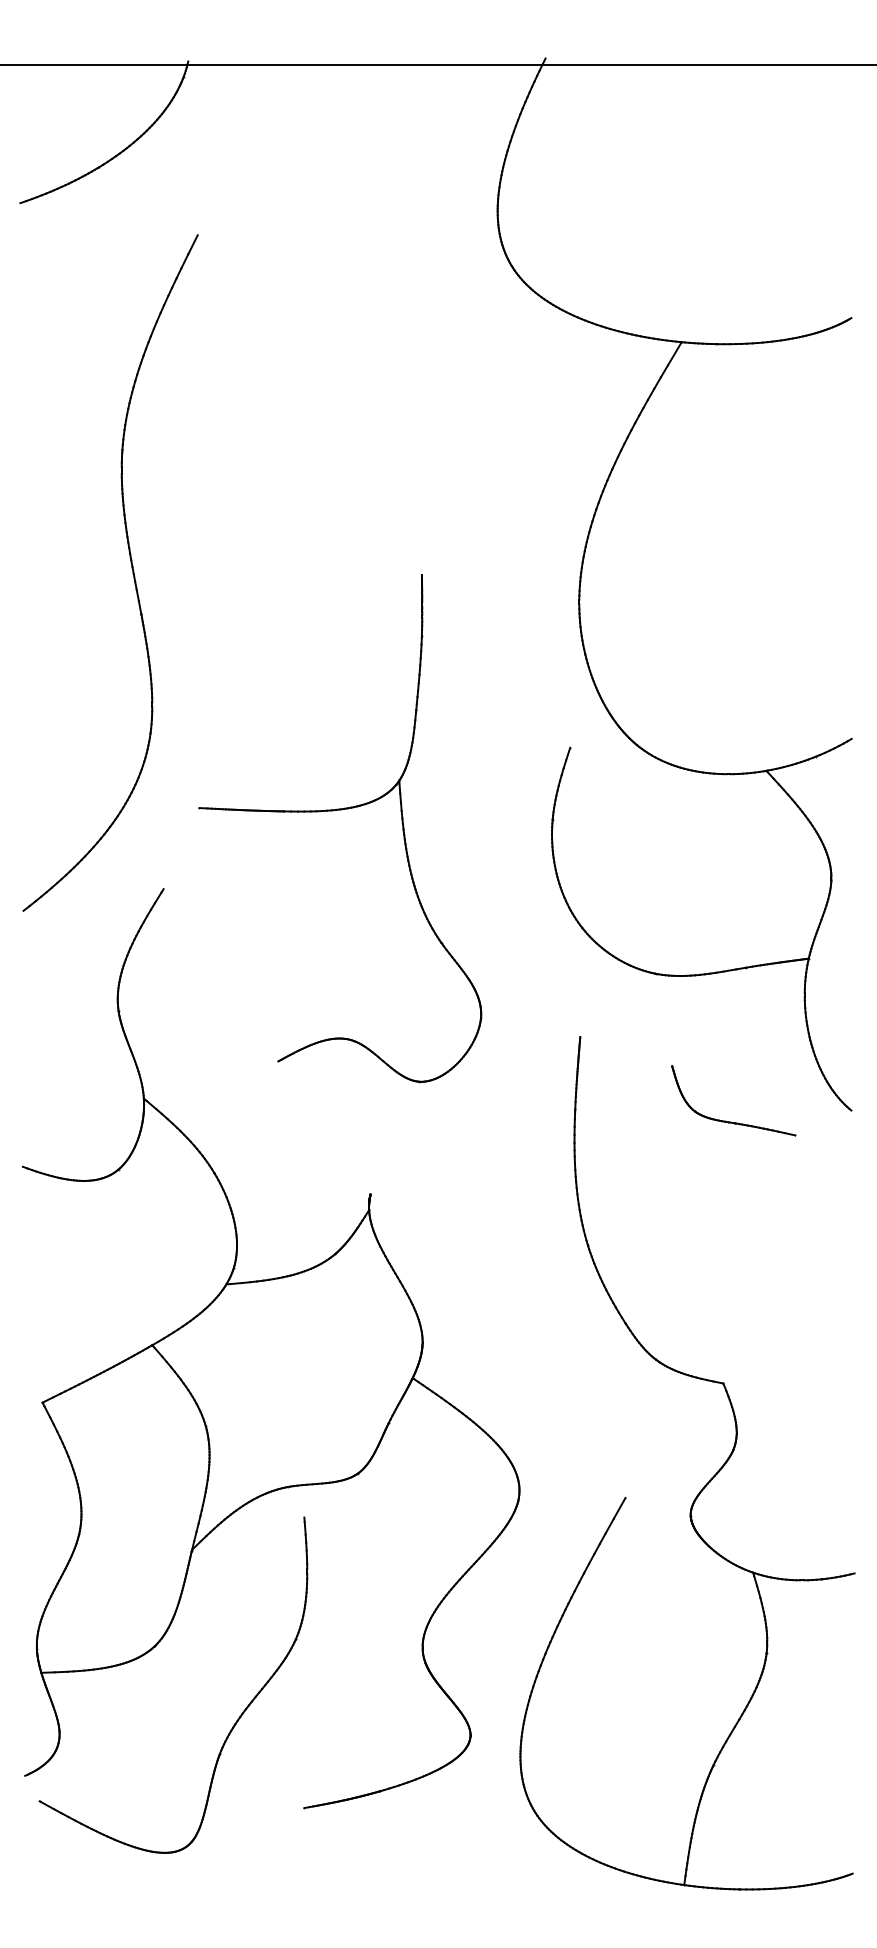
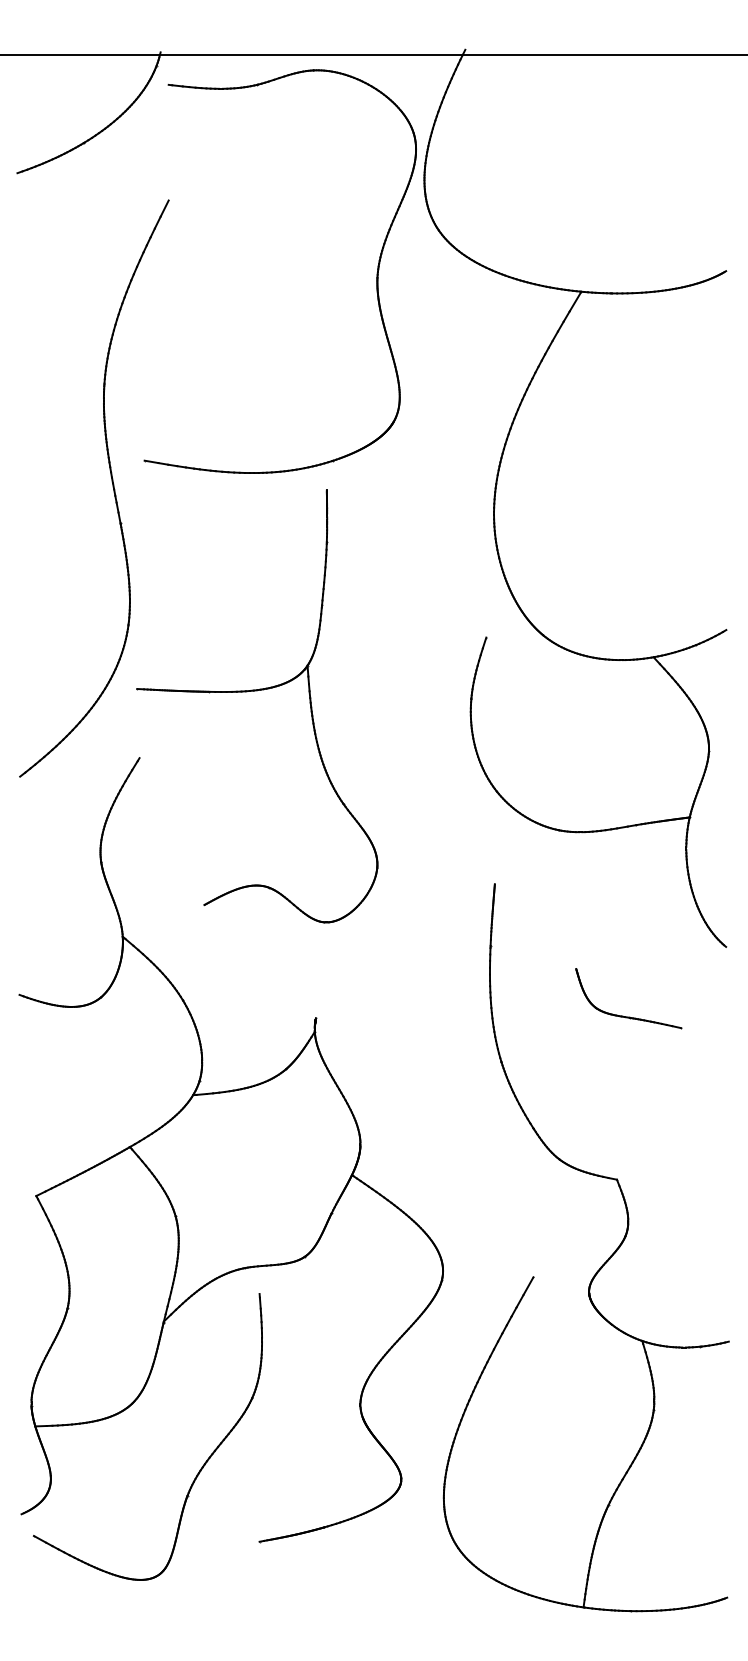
part: (441, 319) -> (376, 272), added
part: (340, 810) -> (257, 691), moved
part: (727, 1120) -> (623, 1015), moved

